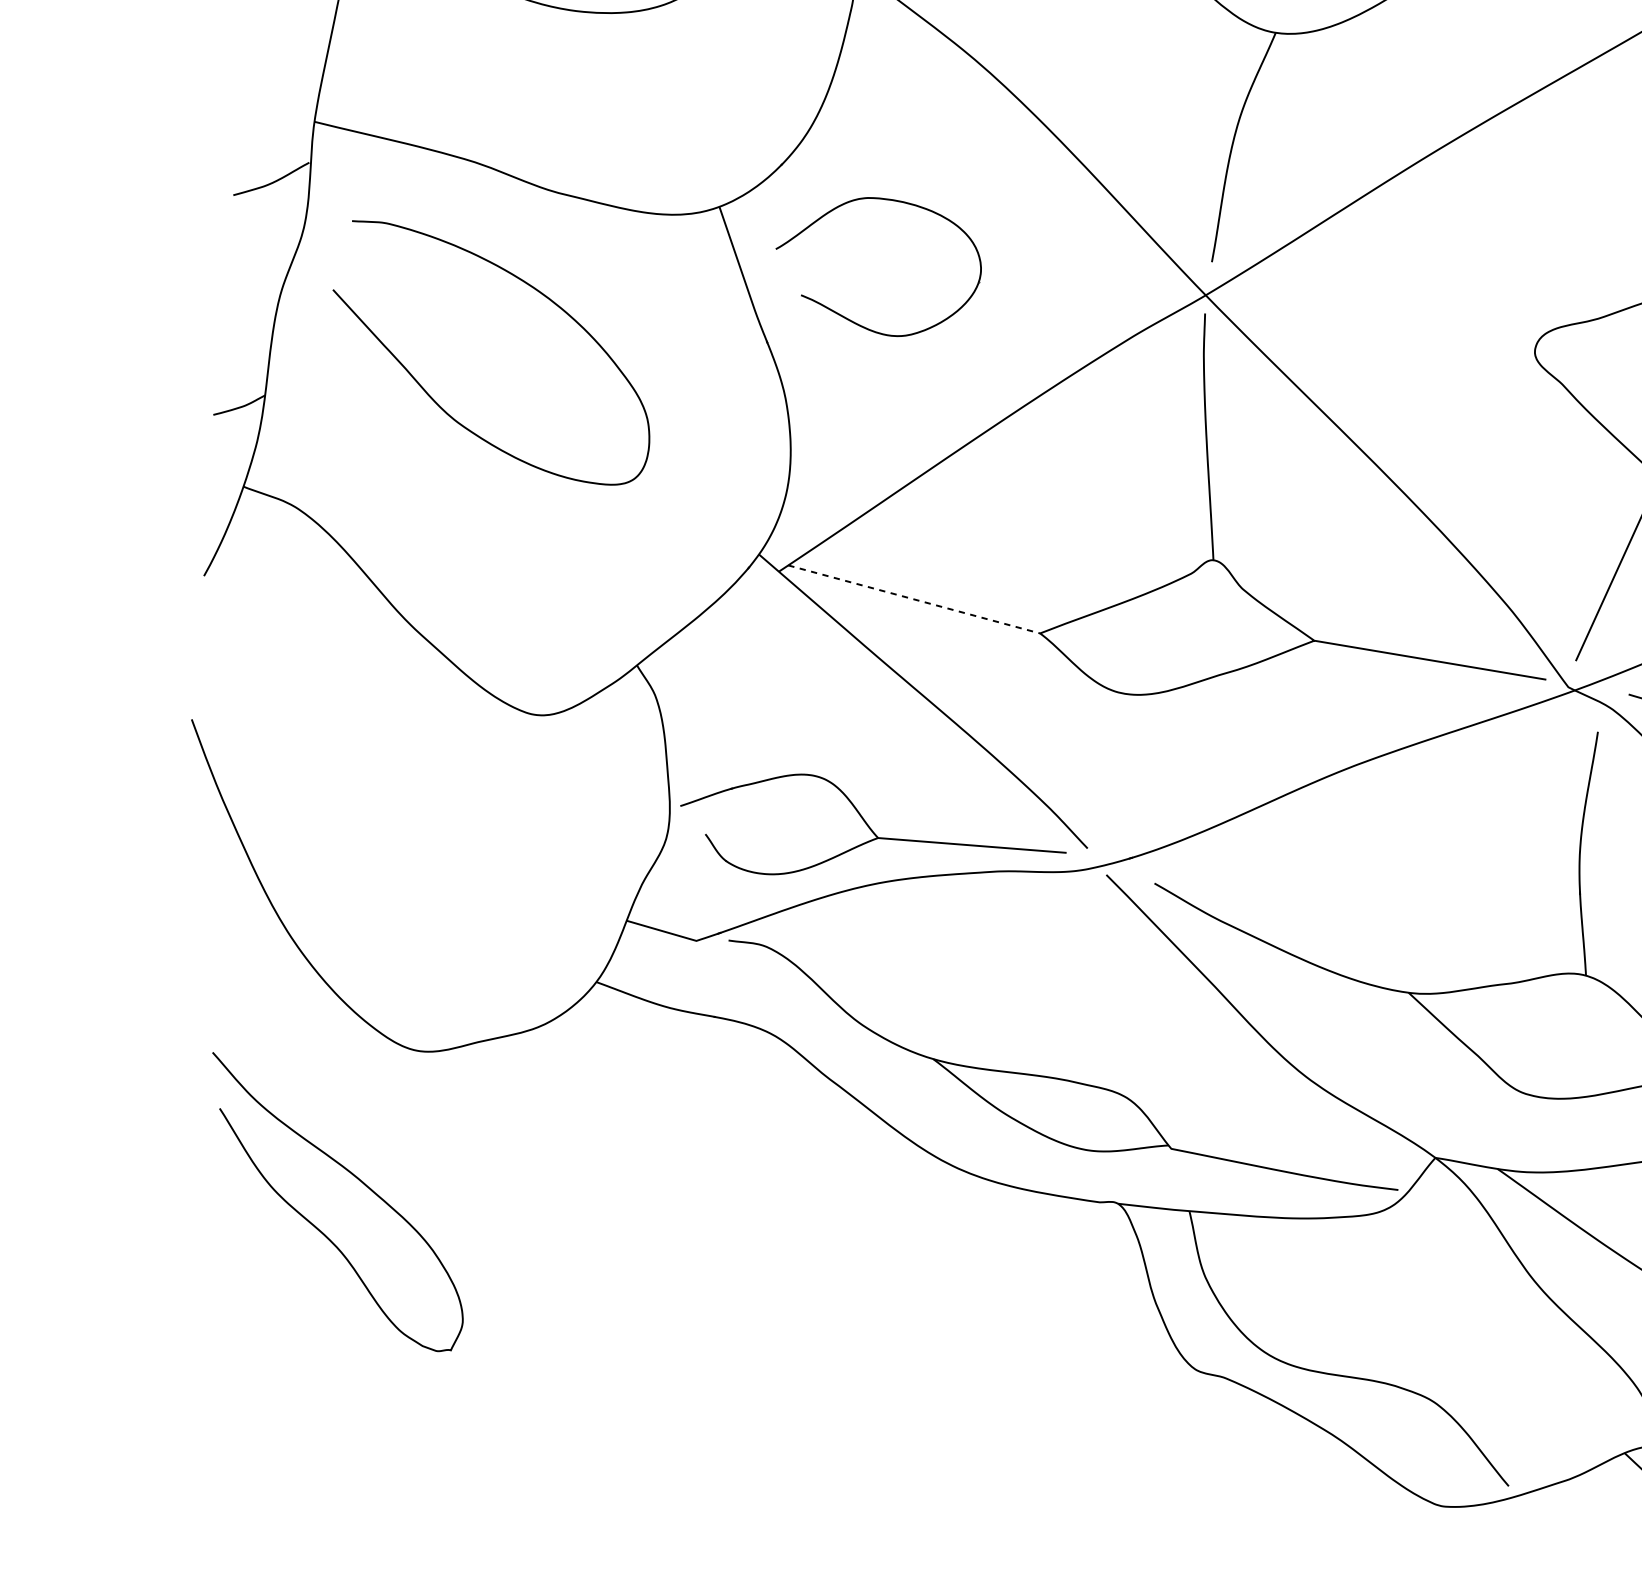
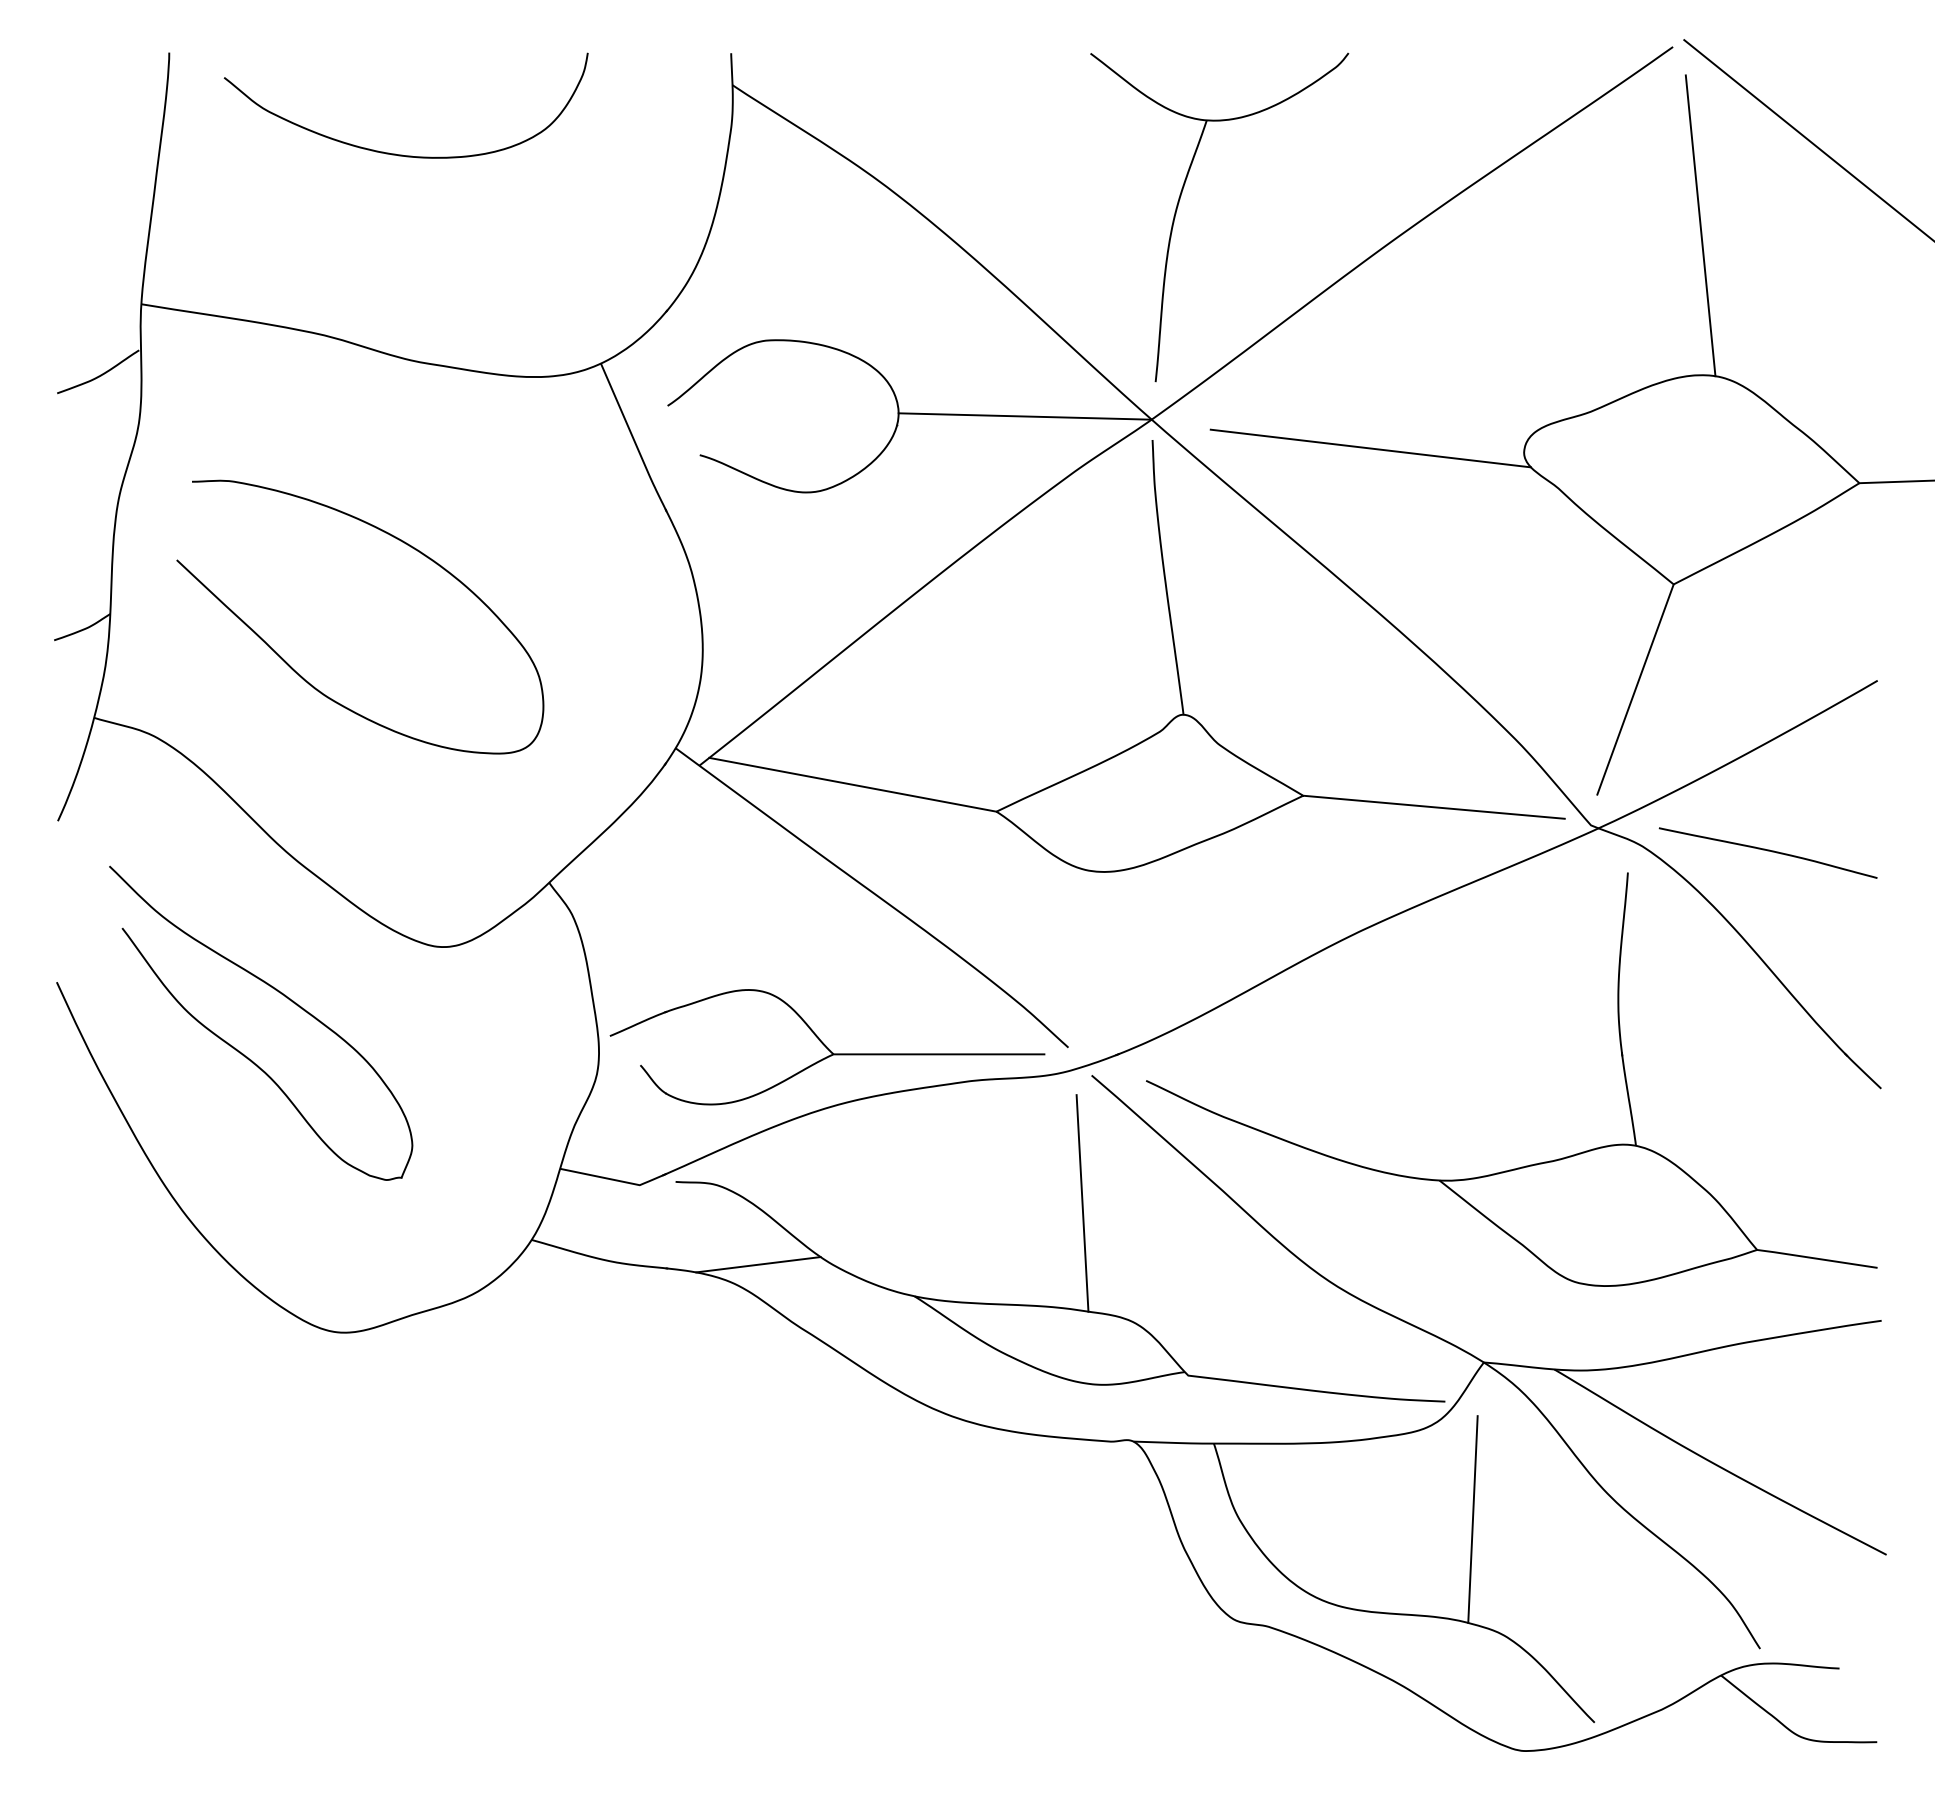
line: (1092, 283) -> (1024, 416), added
line: (1398, 336) -> (1370, 448), added
curve: (441, 407) -> (308, 681), moved
line: (914, 599) -> (853, 784), dashed -> solid
line: (1089, 988) -> (1082, 1203), added
line: (796, 1019) -> (758, 1264), added
curve: (357, 1179) -> (282, 995), moved
line: (1414, 1296) -> (1472, 1519), added

